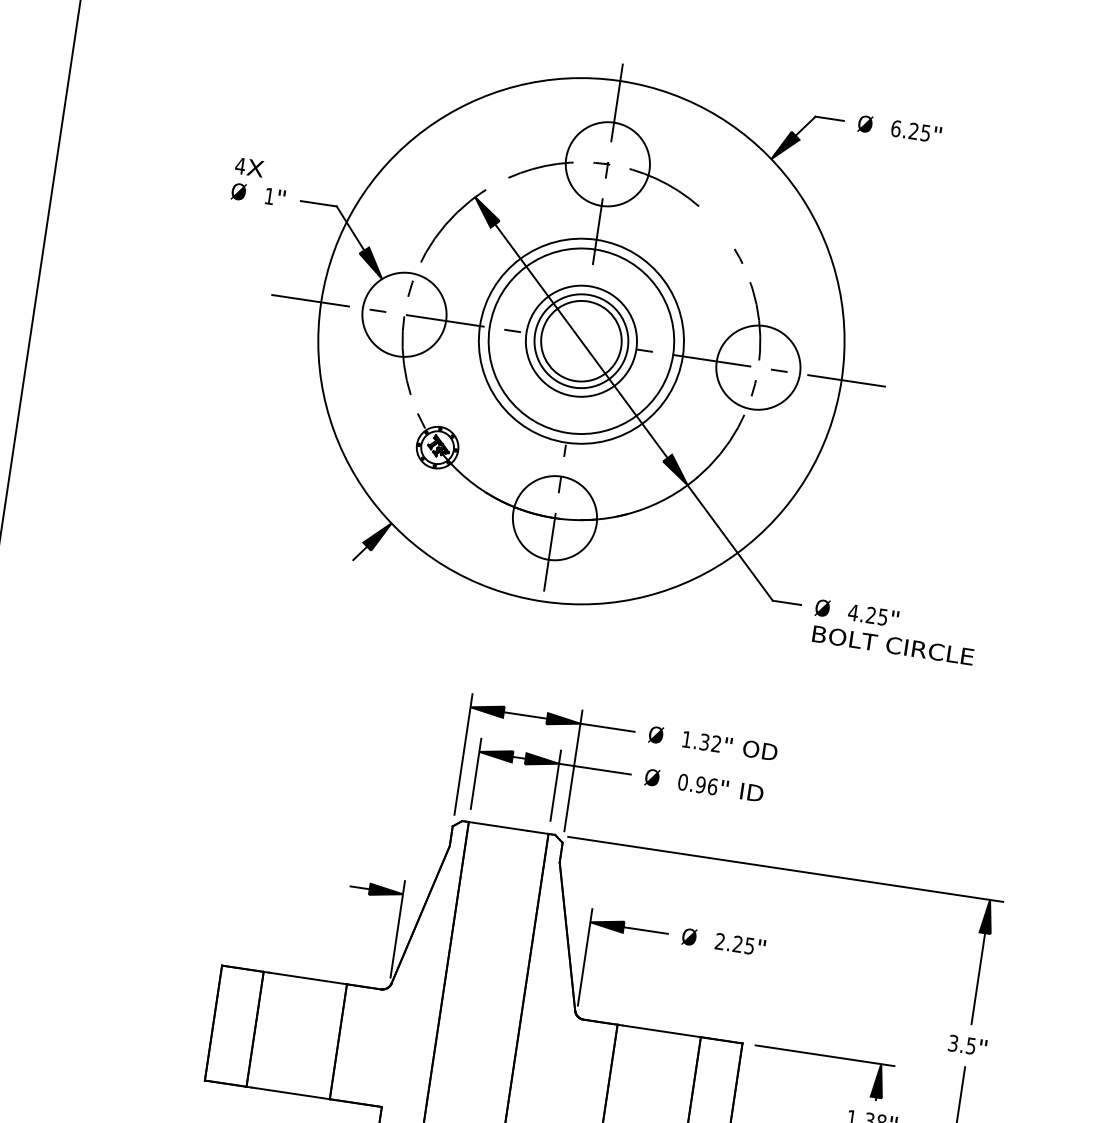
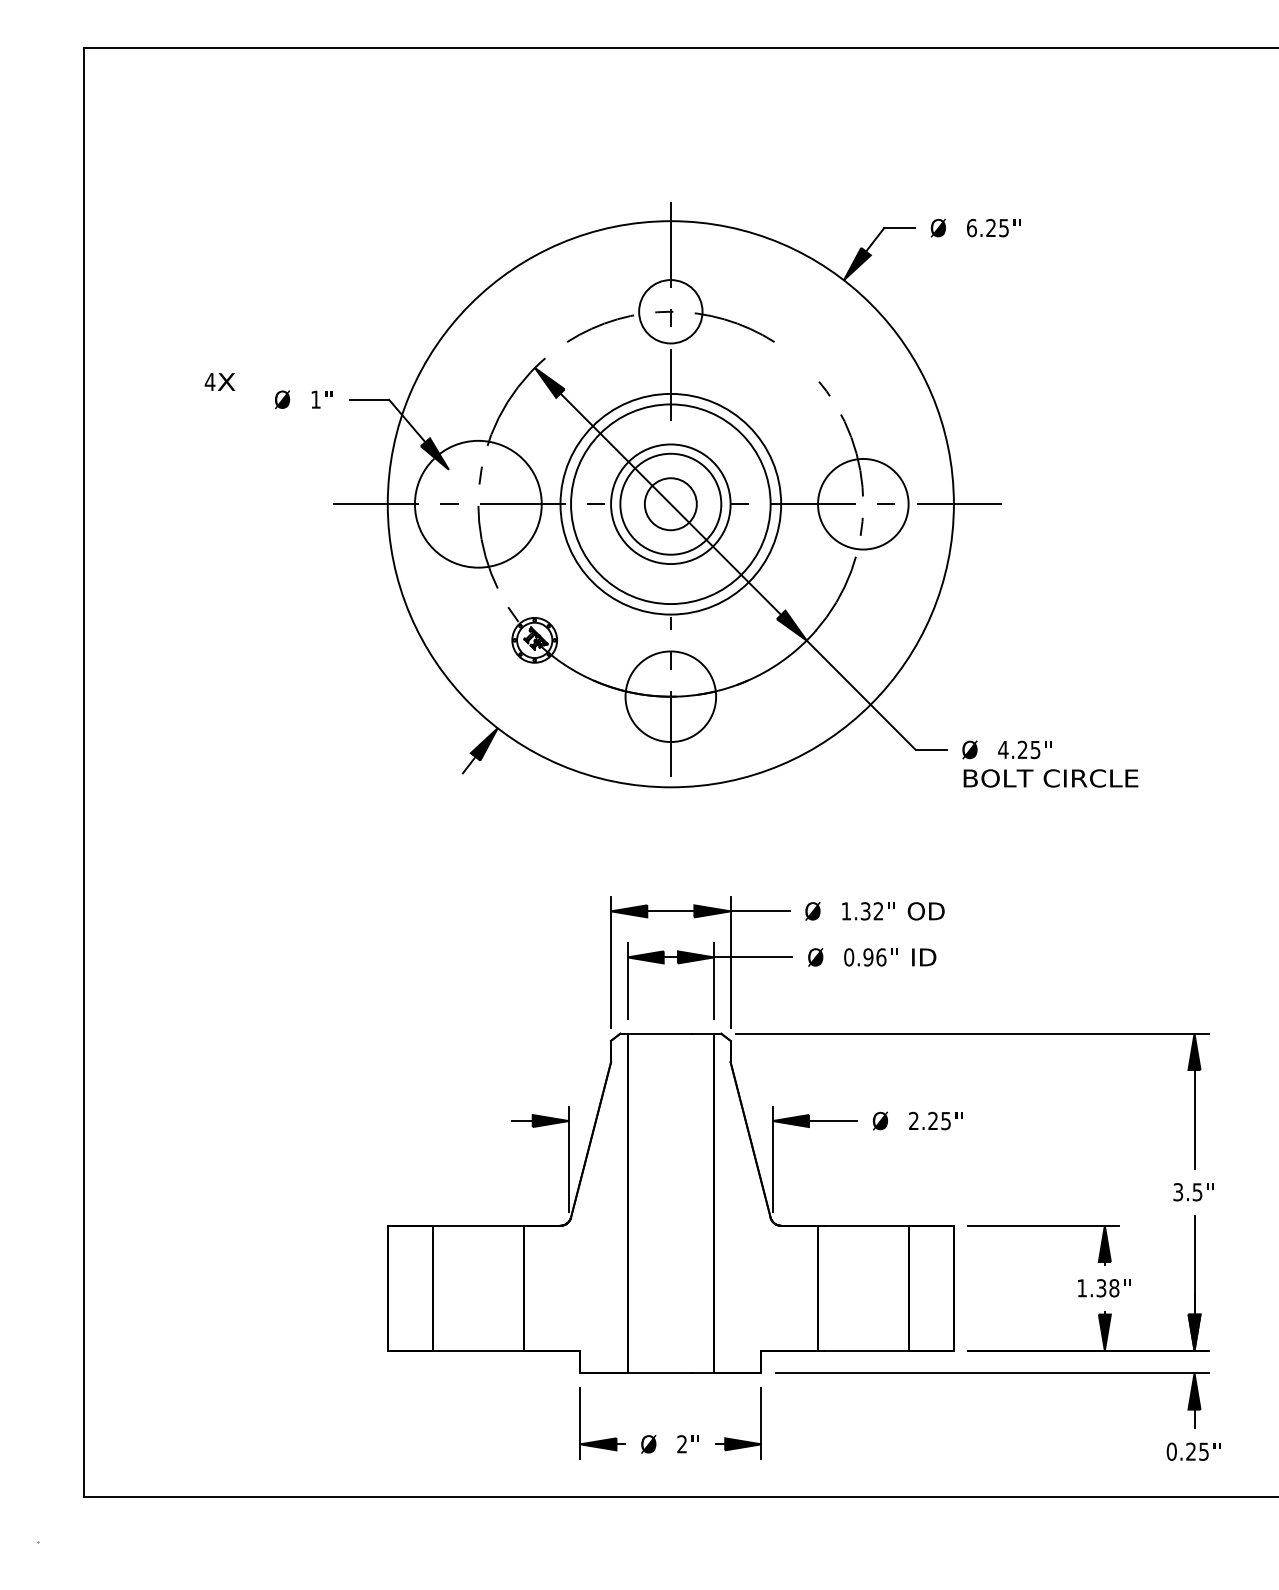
circle: (607, 164) -> (670, 311), size x0.7
text: (249, 166) -> (219, 381), moved
circle: (404, 314) -> (478, 503), size x1.4
circle: (581, 340) -> (670, 503), size x0.6

